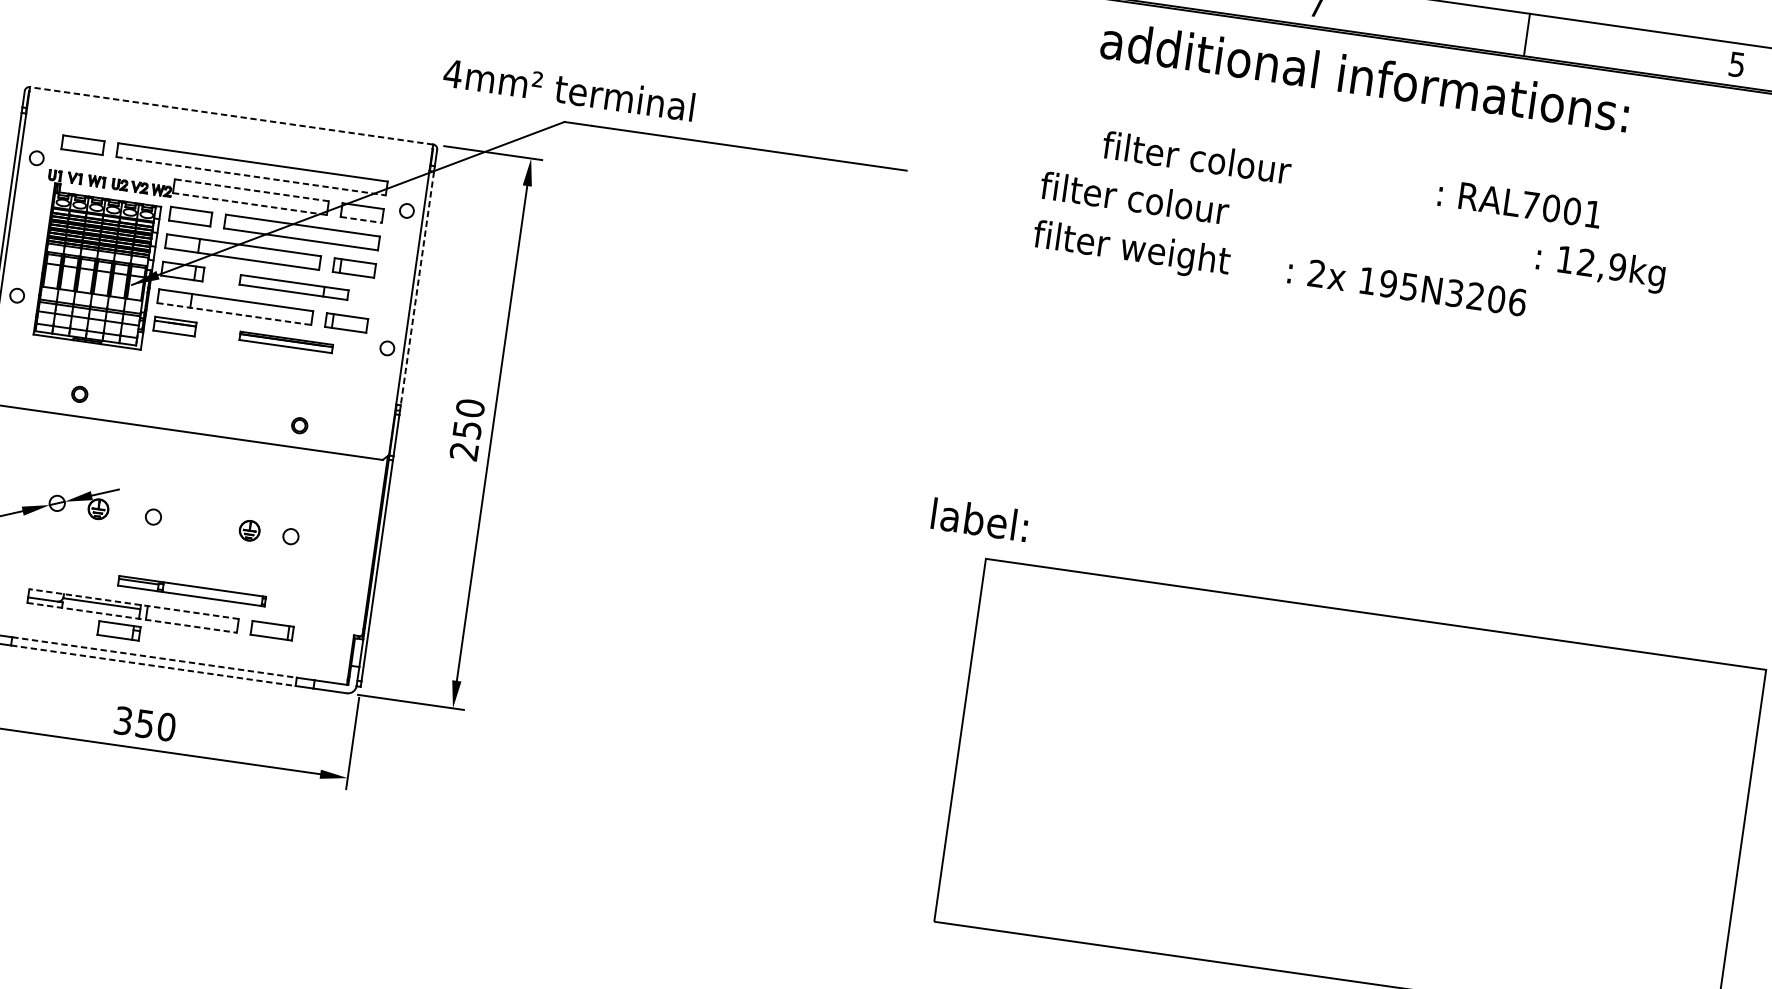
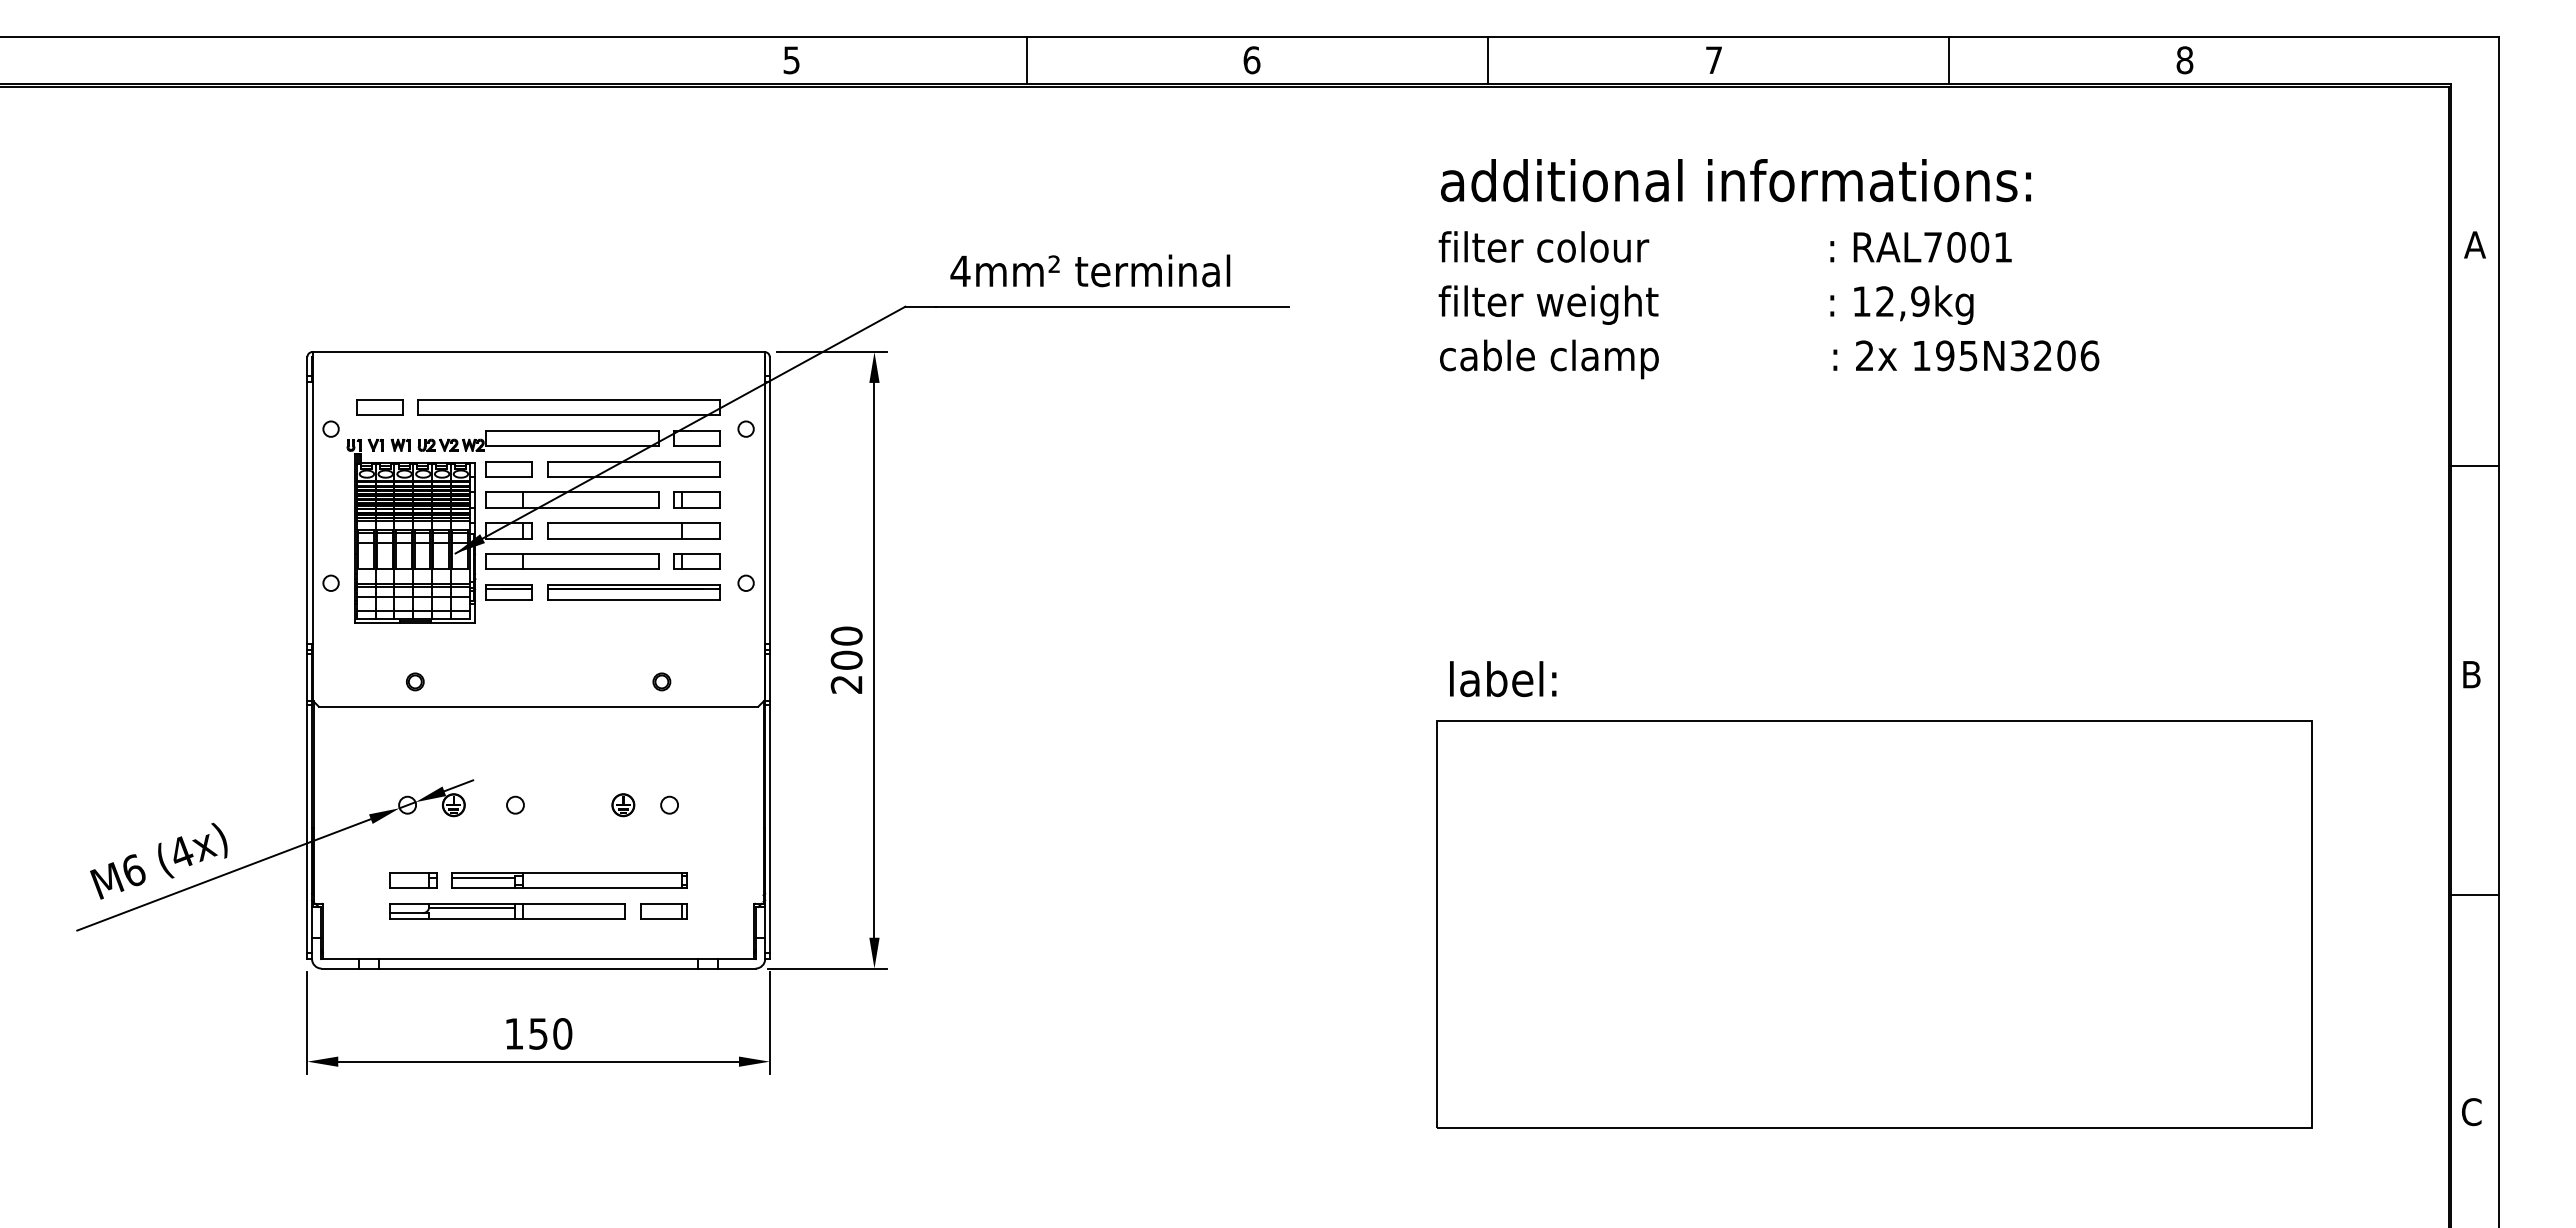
text: (1736, 64) -> (2184, 60), 5 -> 8
text: (1364, 76) -> (1735, 180), moved
text: (569, 89) -> (1090, 270), moved
line: (231, 116) -> (538, 352), dashed -> solid
text: (1196, 157) -> (1543, 246), moved
line: (251, 176) -> (569, 415), dashed -> solid
line: (251, 190) -> (572, 430), dashed -> solid
text: (1519, 203) -> (1920, 247), moved
line: (250, 204) -> (573, 446), dashed -> solid
text: (1182, 207) -> (1597, 304), filter colour -> filter weight
line: (361, 220) -> (697, 446), dashed -> solid
text: (1131, 250) -> (1548, 359), filter weight -> cable clamp
text: (1600, 267) -> (1901, 304), moved
text: (1407, 286) -> (1966, 355), moved
part: (293, 287) -> (633, 530), size x1.43
line: (417, 289) -> (769, 513), dashed -> solid
line: (235, 314) -> (573, 569), dashed -> solid
part: (285, 342) -> (633, 592), size x1.67
text: (467, 429) -> (846, 659), 250 -> 200
text: (980, 520) -> (1503, 679), moved
part: (192, 591) -> (569, 880), size x1.43
line: (133, 603) -> (507, 903), dashed -> solid
line: (132, 618) -> (508, 919), dashed -> solid
part: (119, 630) -> (413, 880), moved
line: (154, 657) -> (538, 959), dashed -> solid
line: (153, 665) -> (538, 968), dashed -> solid
text: (123, 720) -> (514, 1033), 350 -> 150

